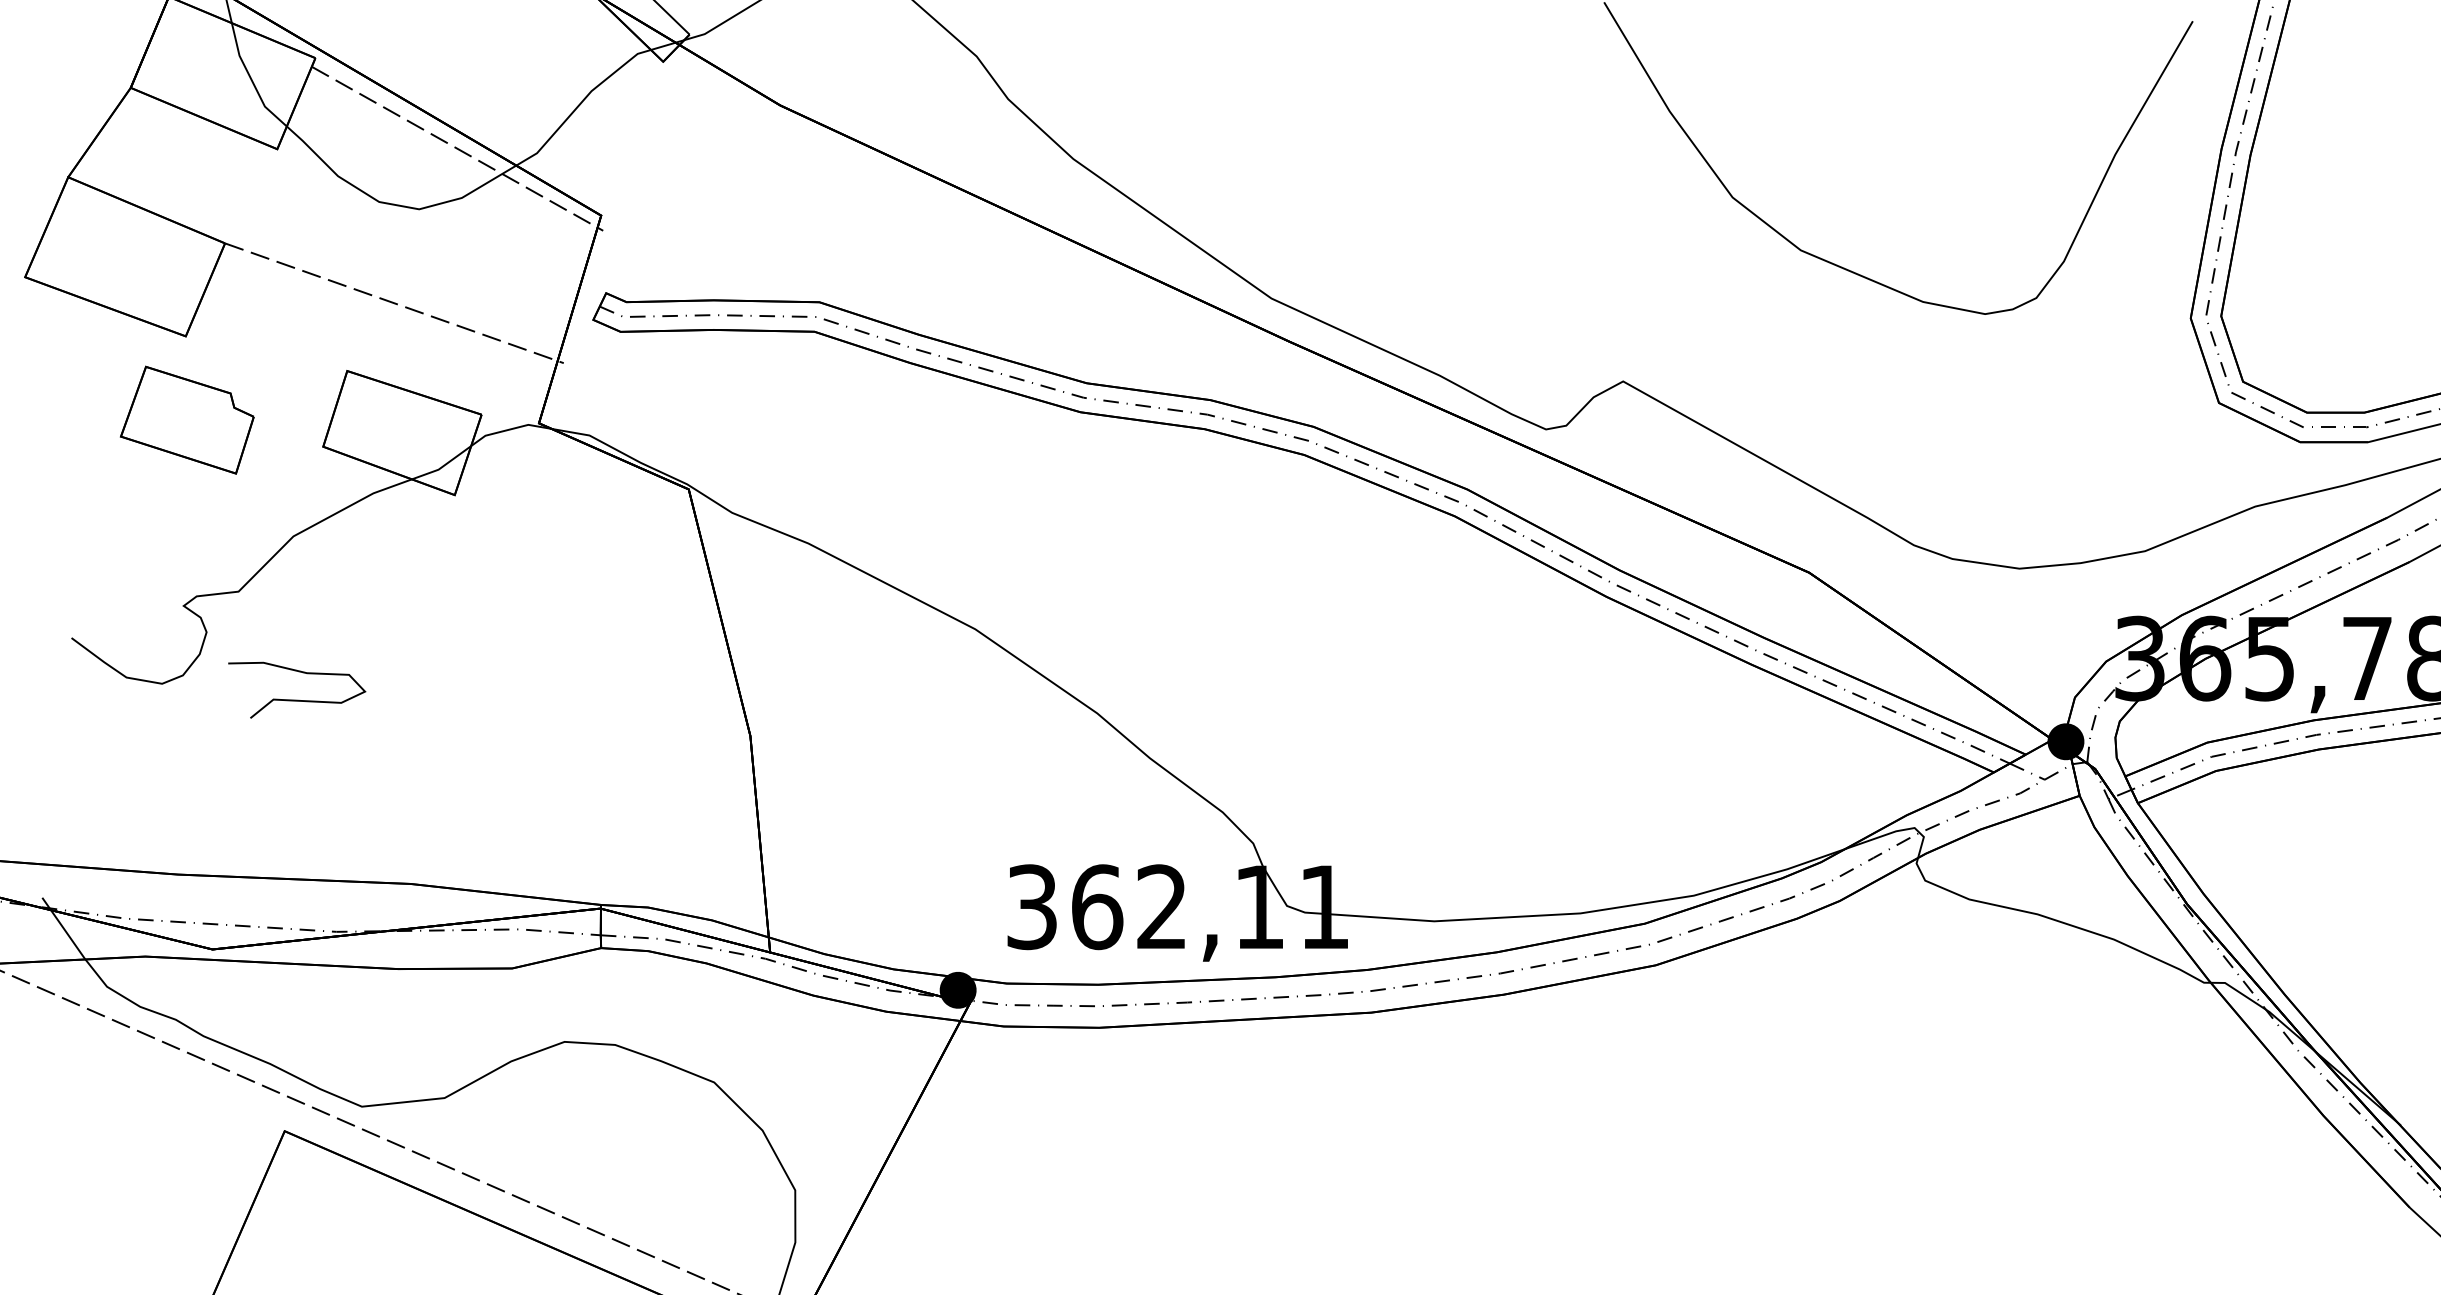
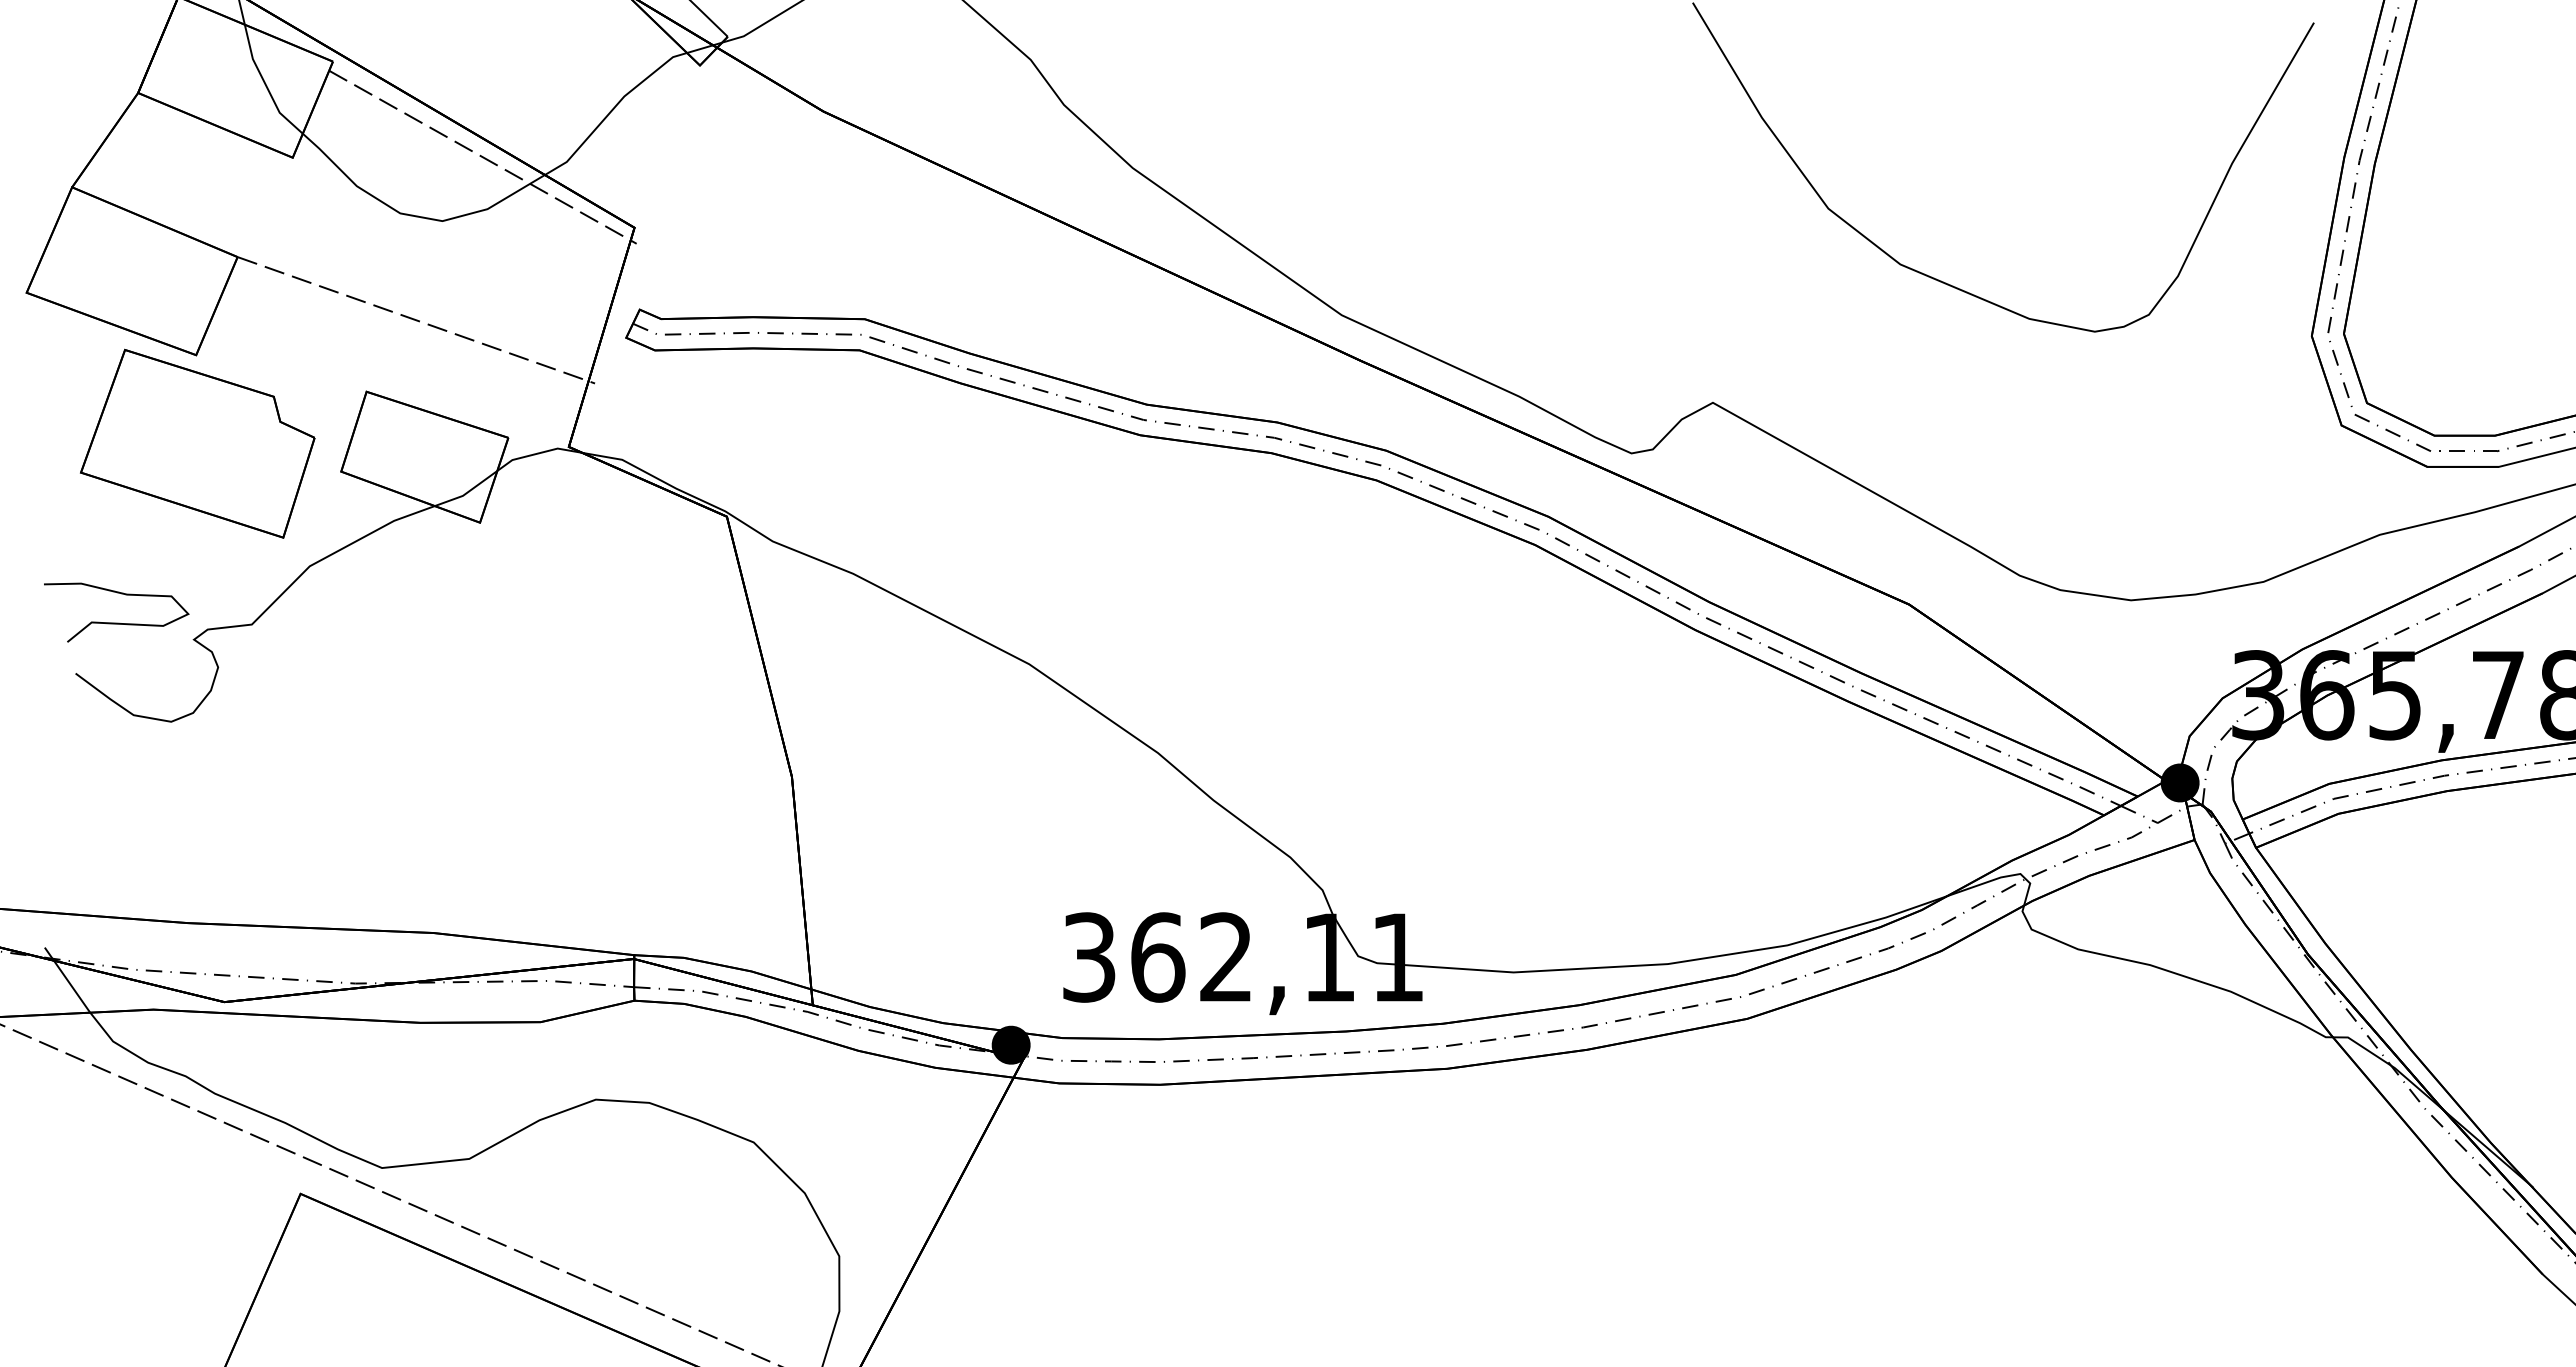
part: (187, 420) -> (197, 443), size x1.67
curve: (296, 699) -> (116, 622), moved

